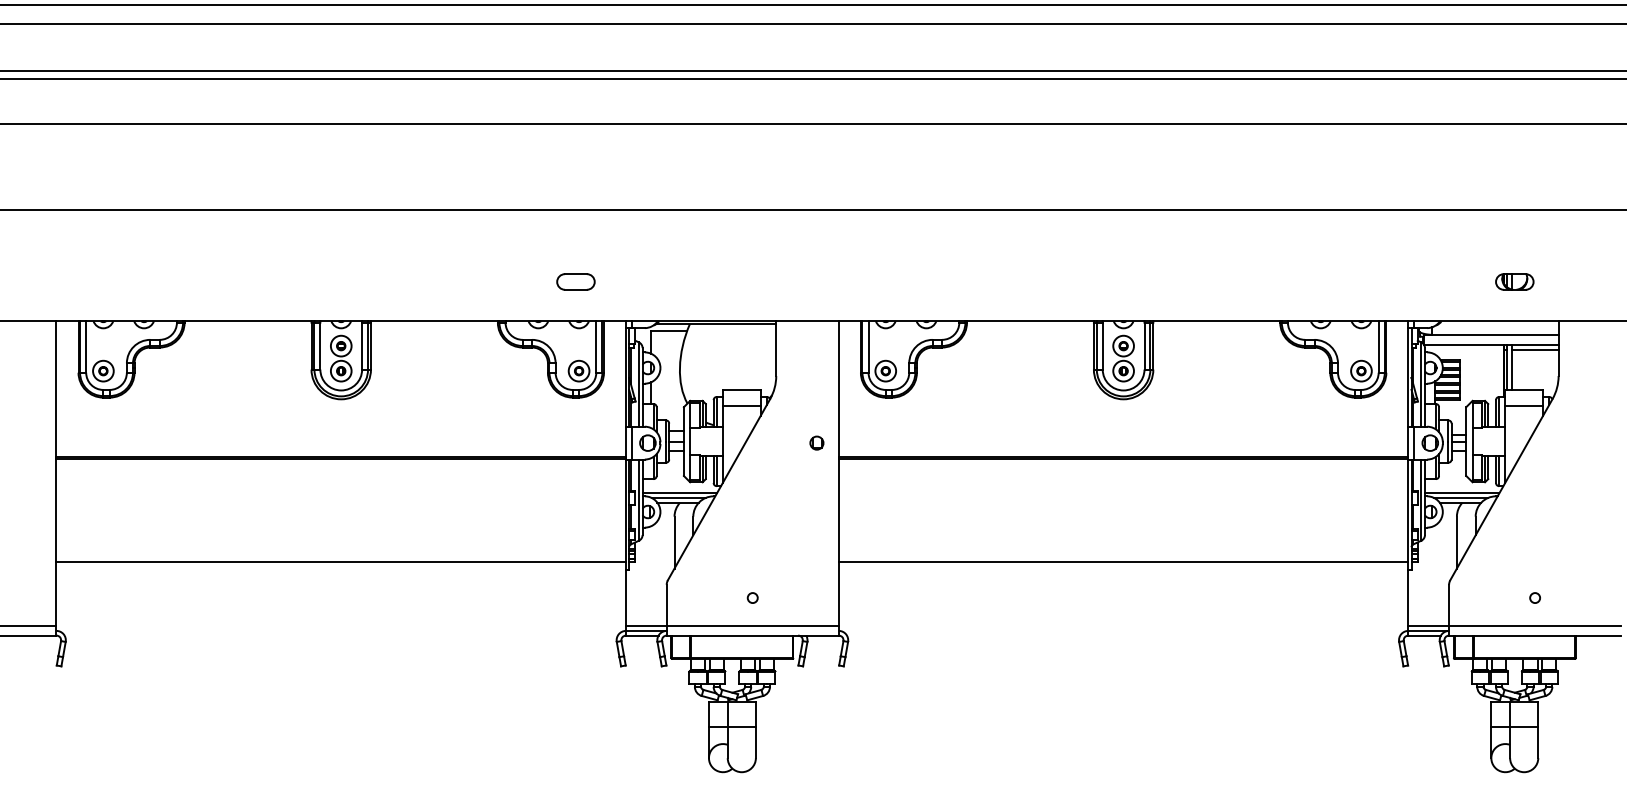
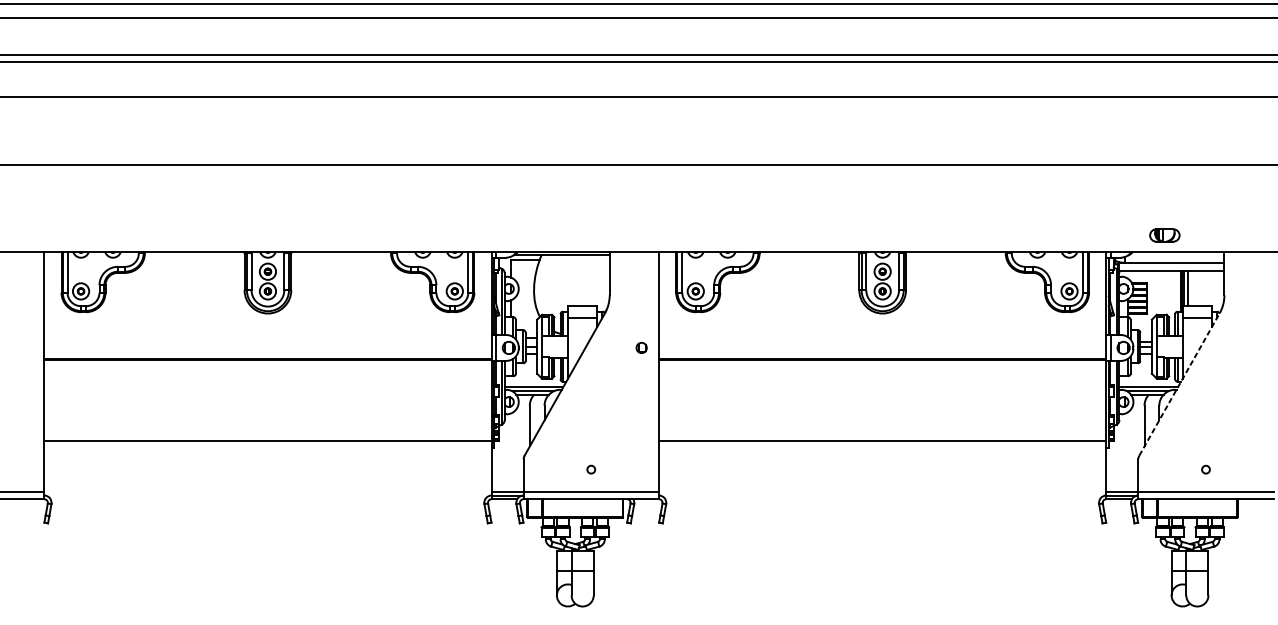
part: (575, 281) -> (452, 220), removed
part: (1514, 281) -> (1164, 235), moved
line: (1534, 350) -> (1205, 275), removed
line: (1501, 489) -> (1179, 384), solid -> dashed

